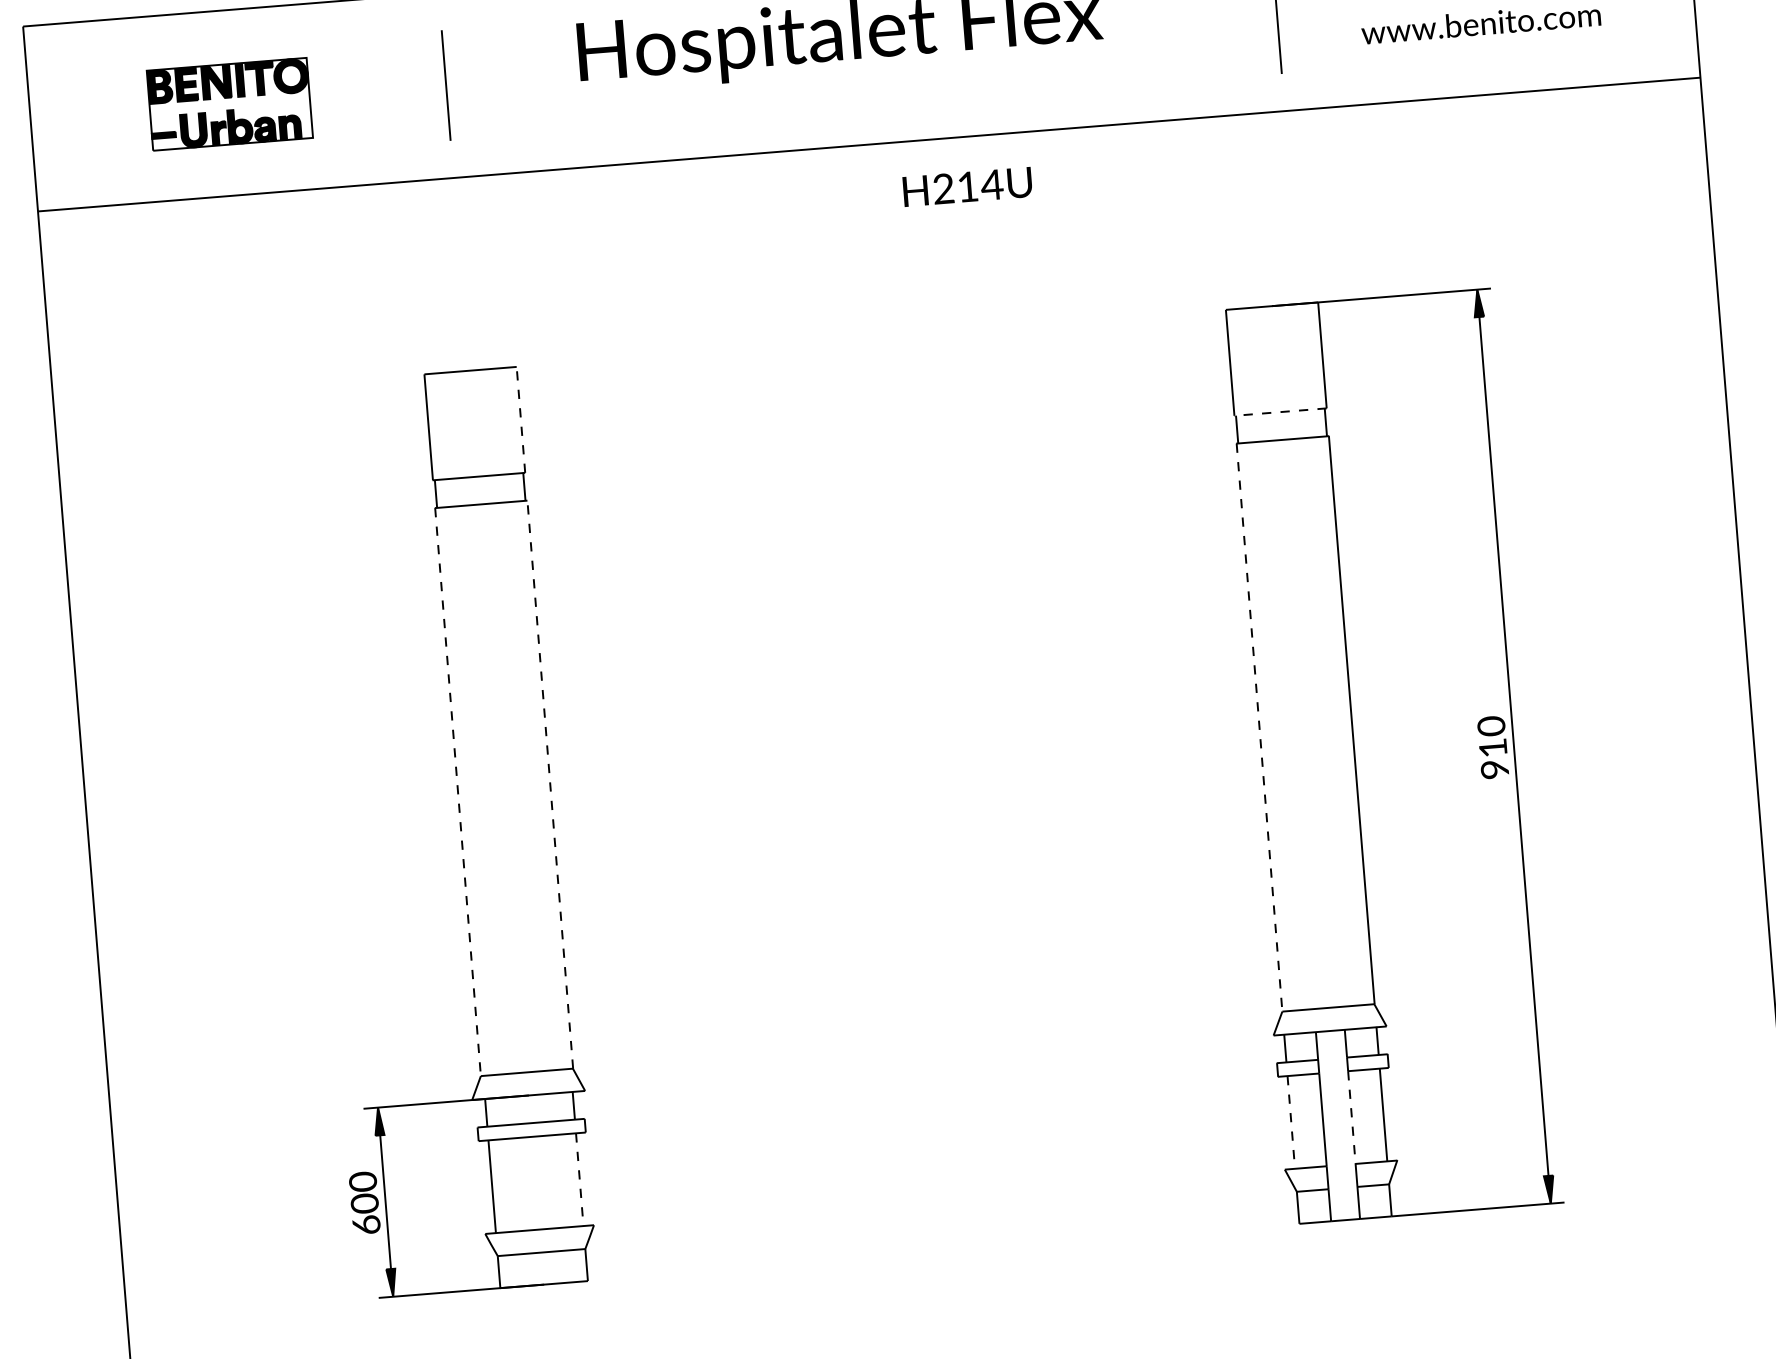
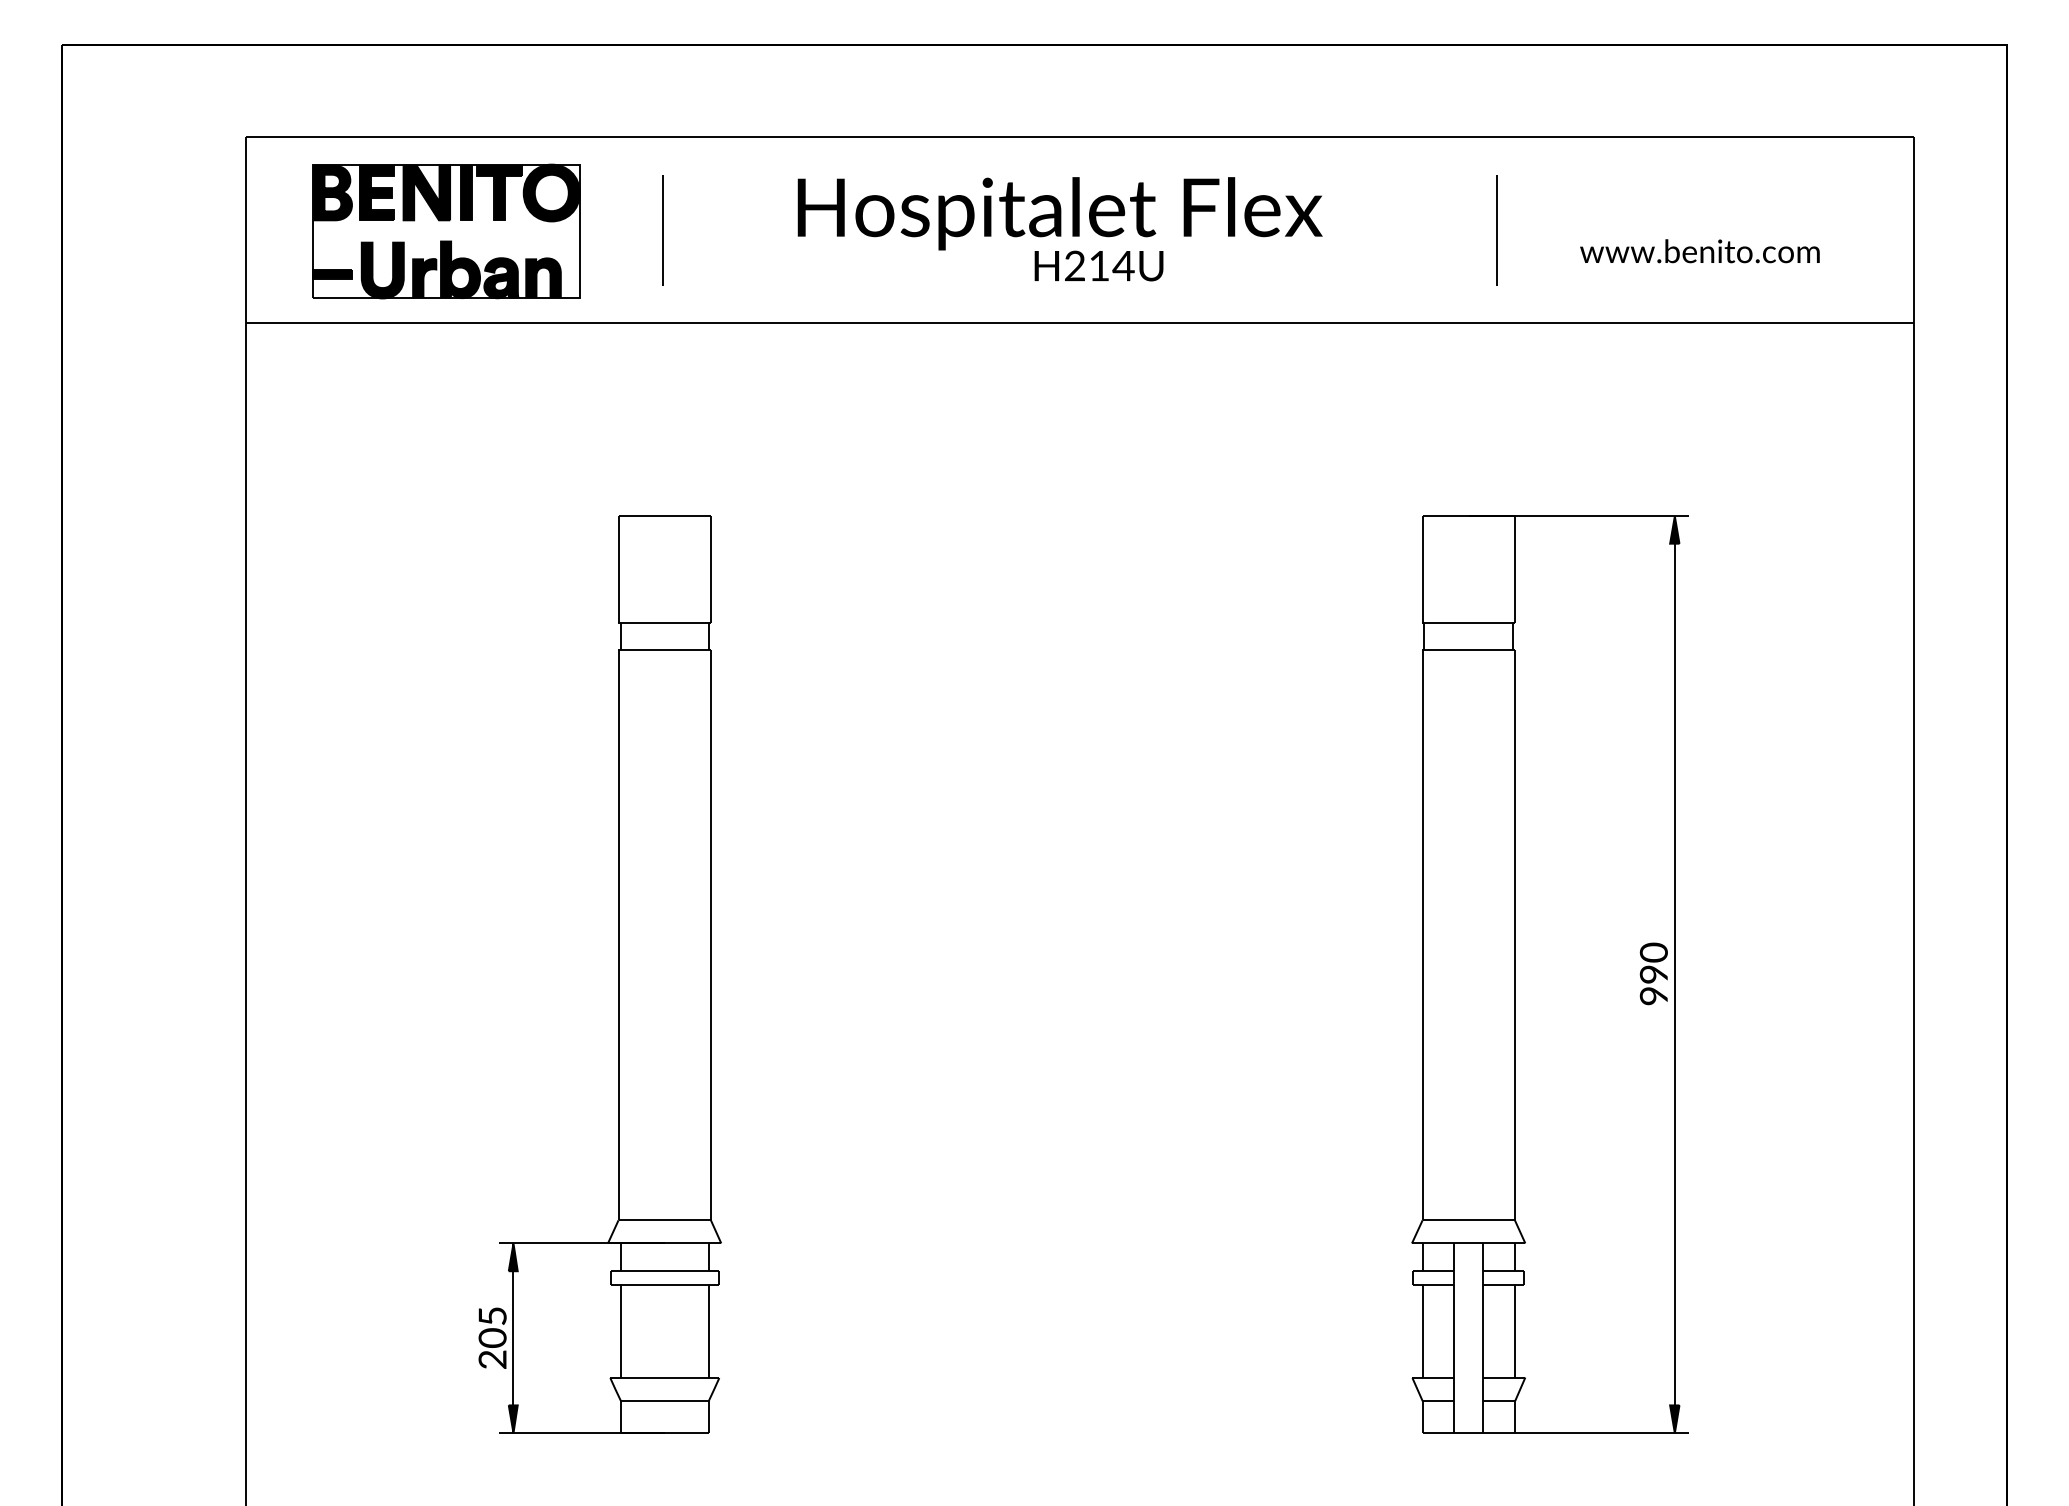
part: (230, 104) -> (446, 231), size x1.67
text: (967, 186) -> (1098, 265), moved
line: (1280, 412) -> (1468, 622), dashed -> solid
line: (521, 418) -> (711, 568), dashed -> solid
line: (1259, 727) -> (1422, 935), dashed -> solid
text: (1492, 748) -> (1653, 974), 1 -> 9
line: (550, 783) -> (711, 934), dashed -> solid
line: (457, 792) -> (618, 935), dashed -> solid
line: (1351, 1117) -> (1483, 1331), dashed -> solid
line: (1291, 1122) -> (1422, 1331), dashed -> solid
line: (579, 1179) -> (708, 1331), dashed -> solid
text: (362, 1182) -> (492, 1316), 0 -> 5
text: (366, 1224) -> (492, 1359), 6 -> 2

